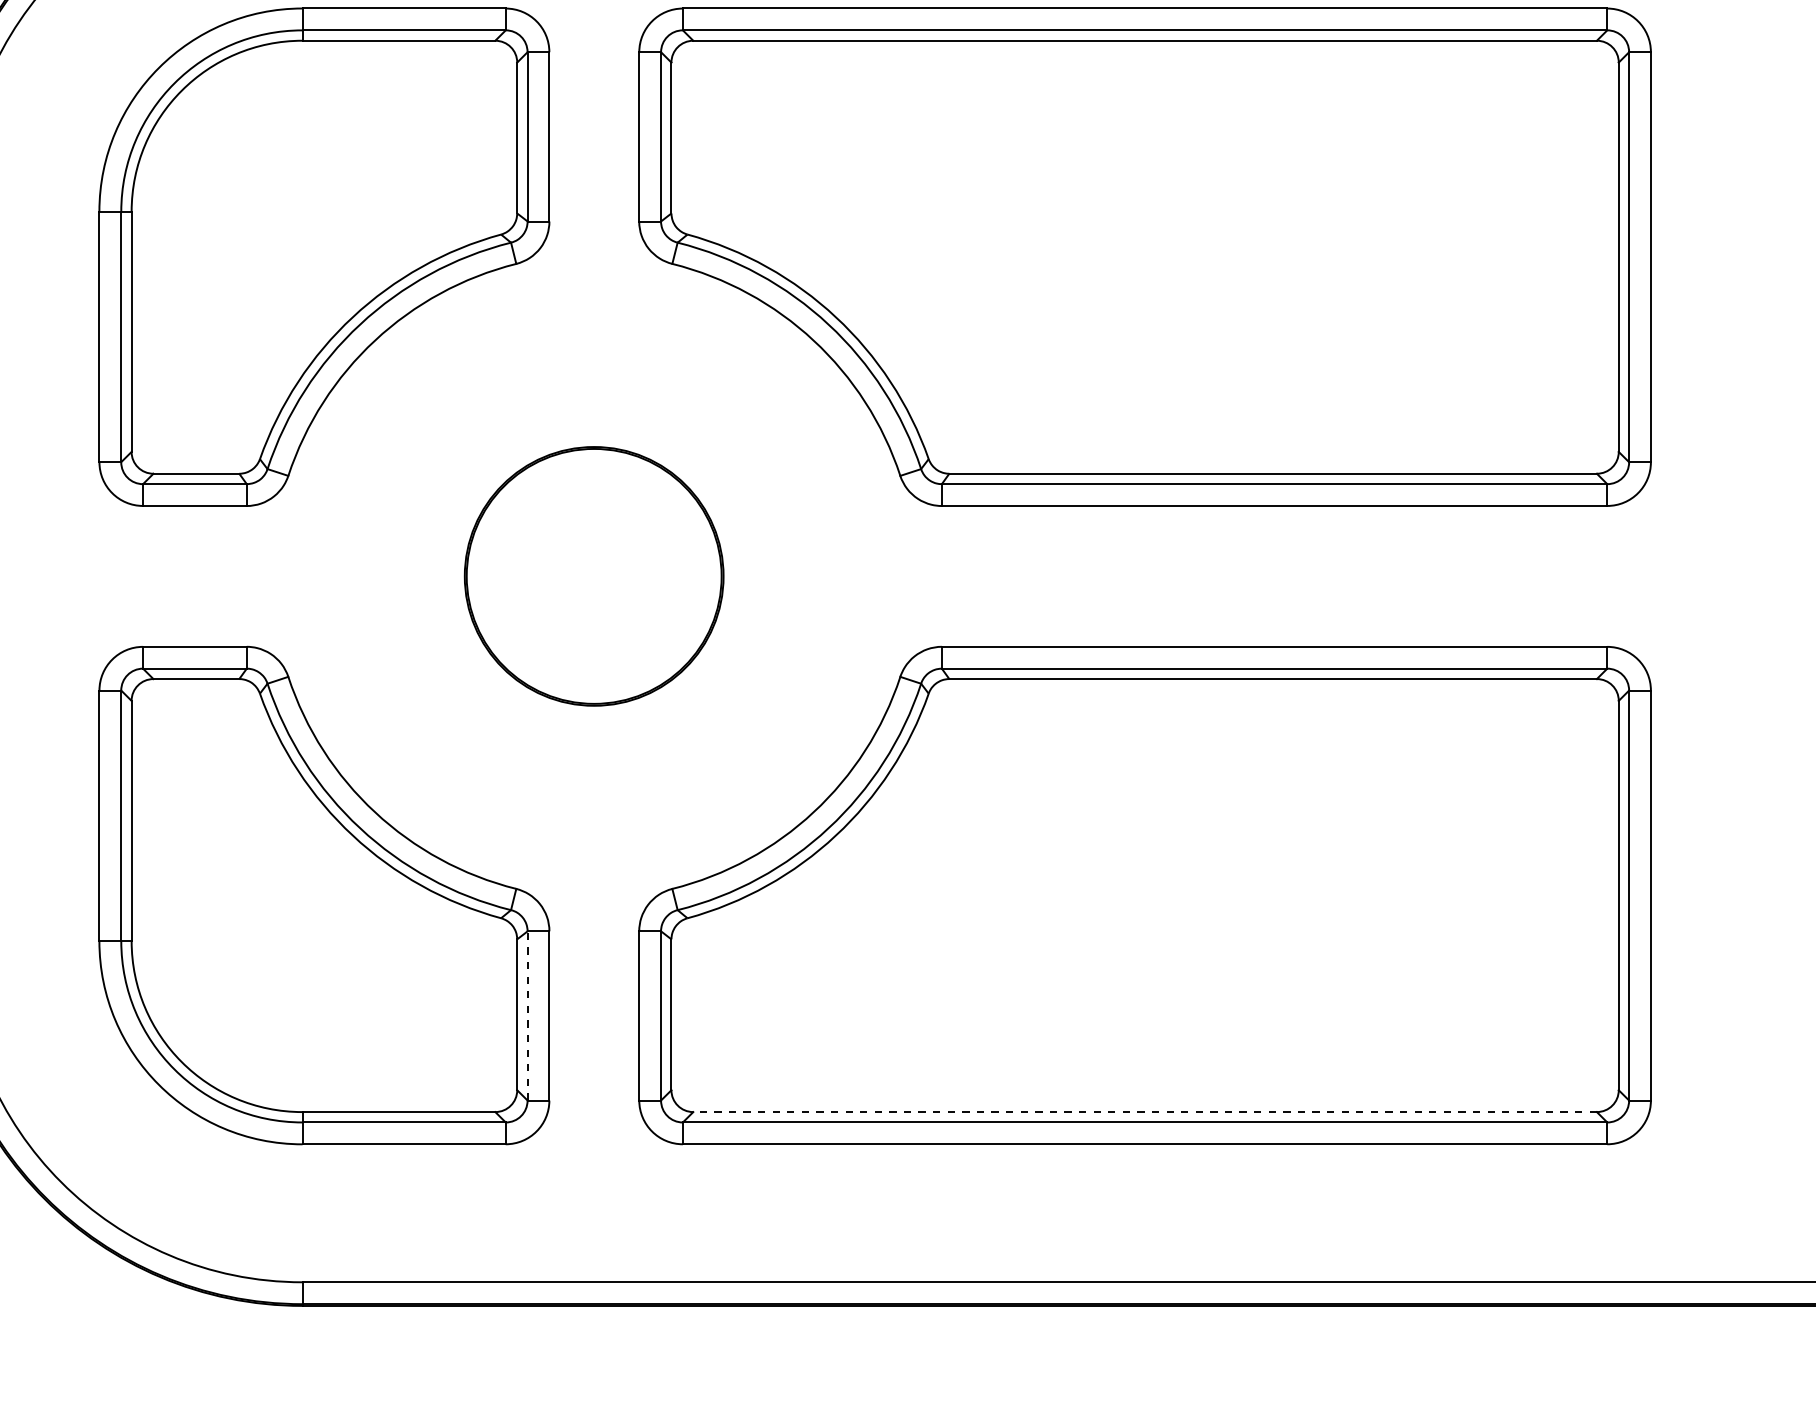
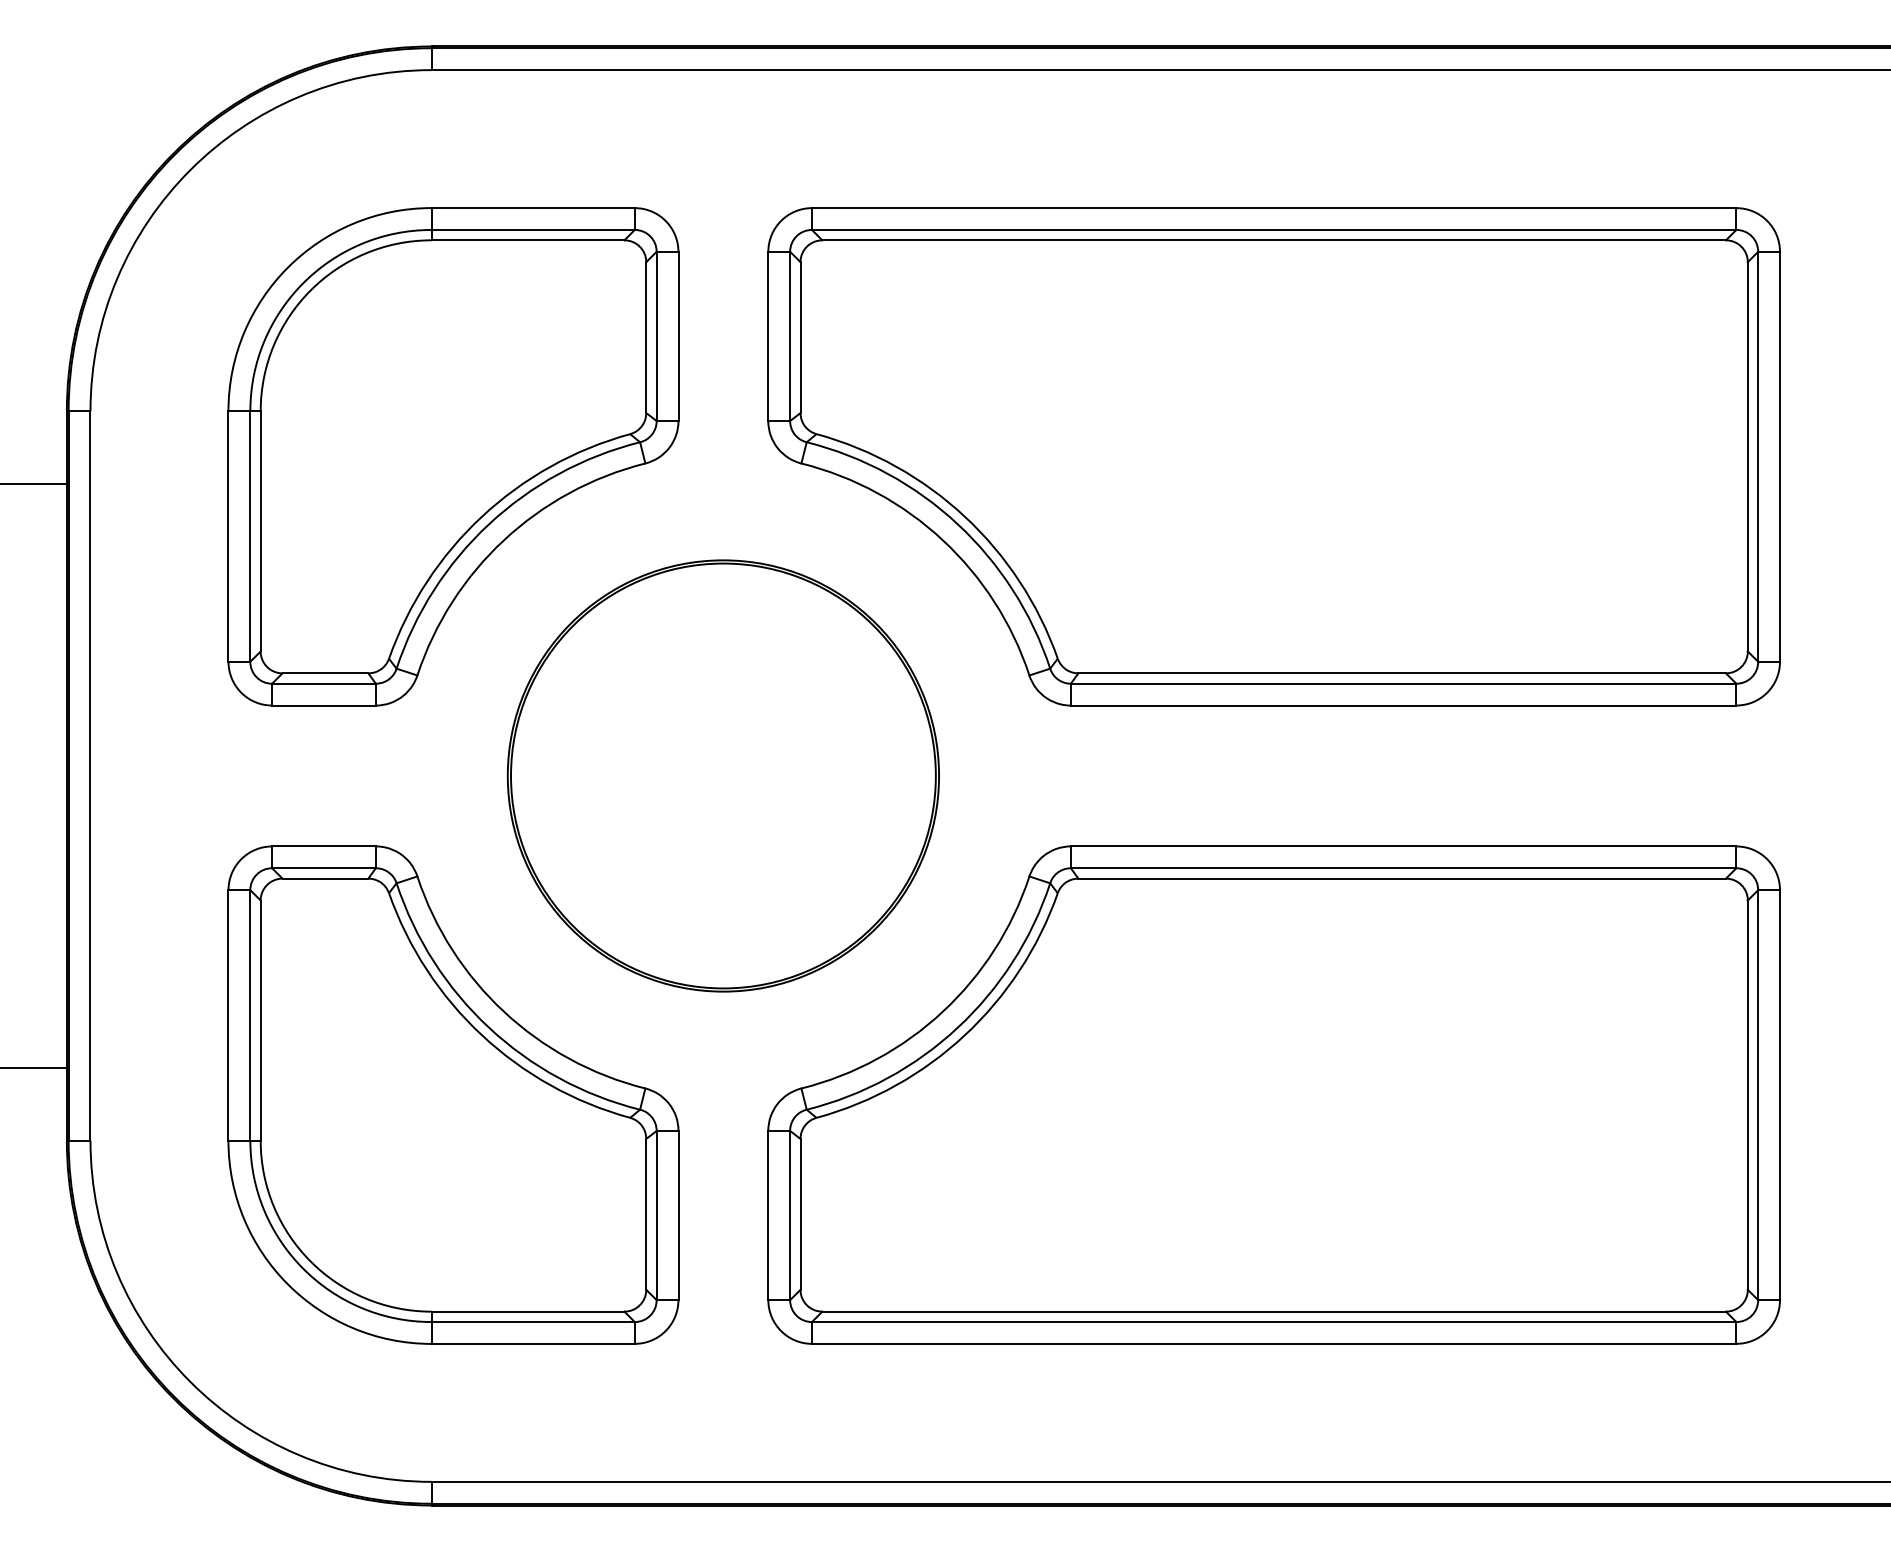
part: (593, 575) -> (722, 775), size x1.67
line: (527, 1015) -> (656, 1215), dashed -> solid
line: (1145, 1111) -> (1274, 1311), dashed -> solid

